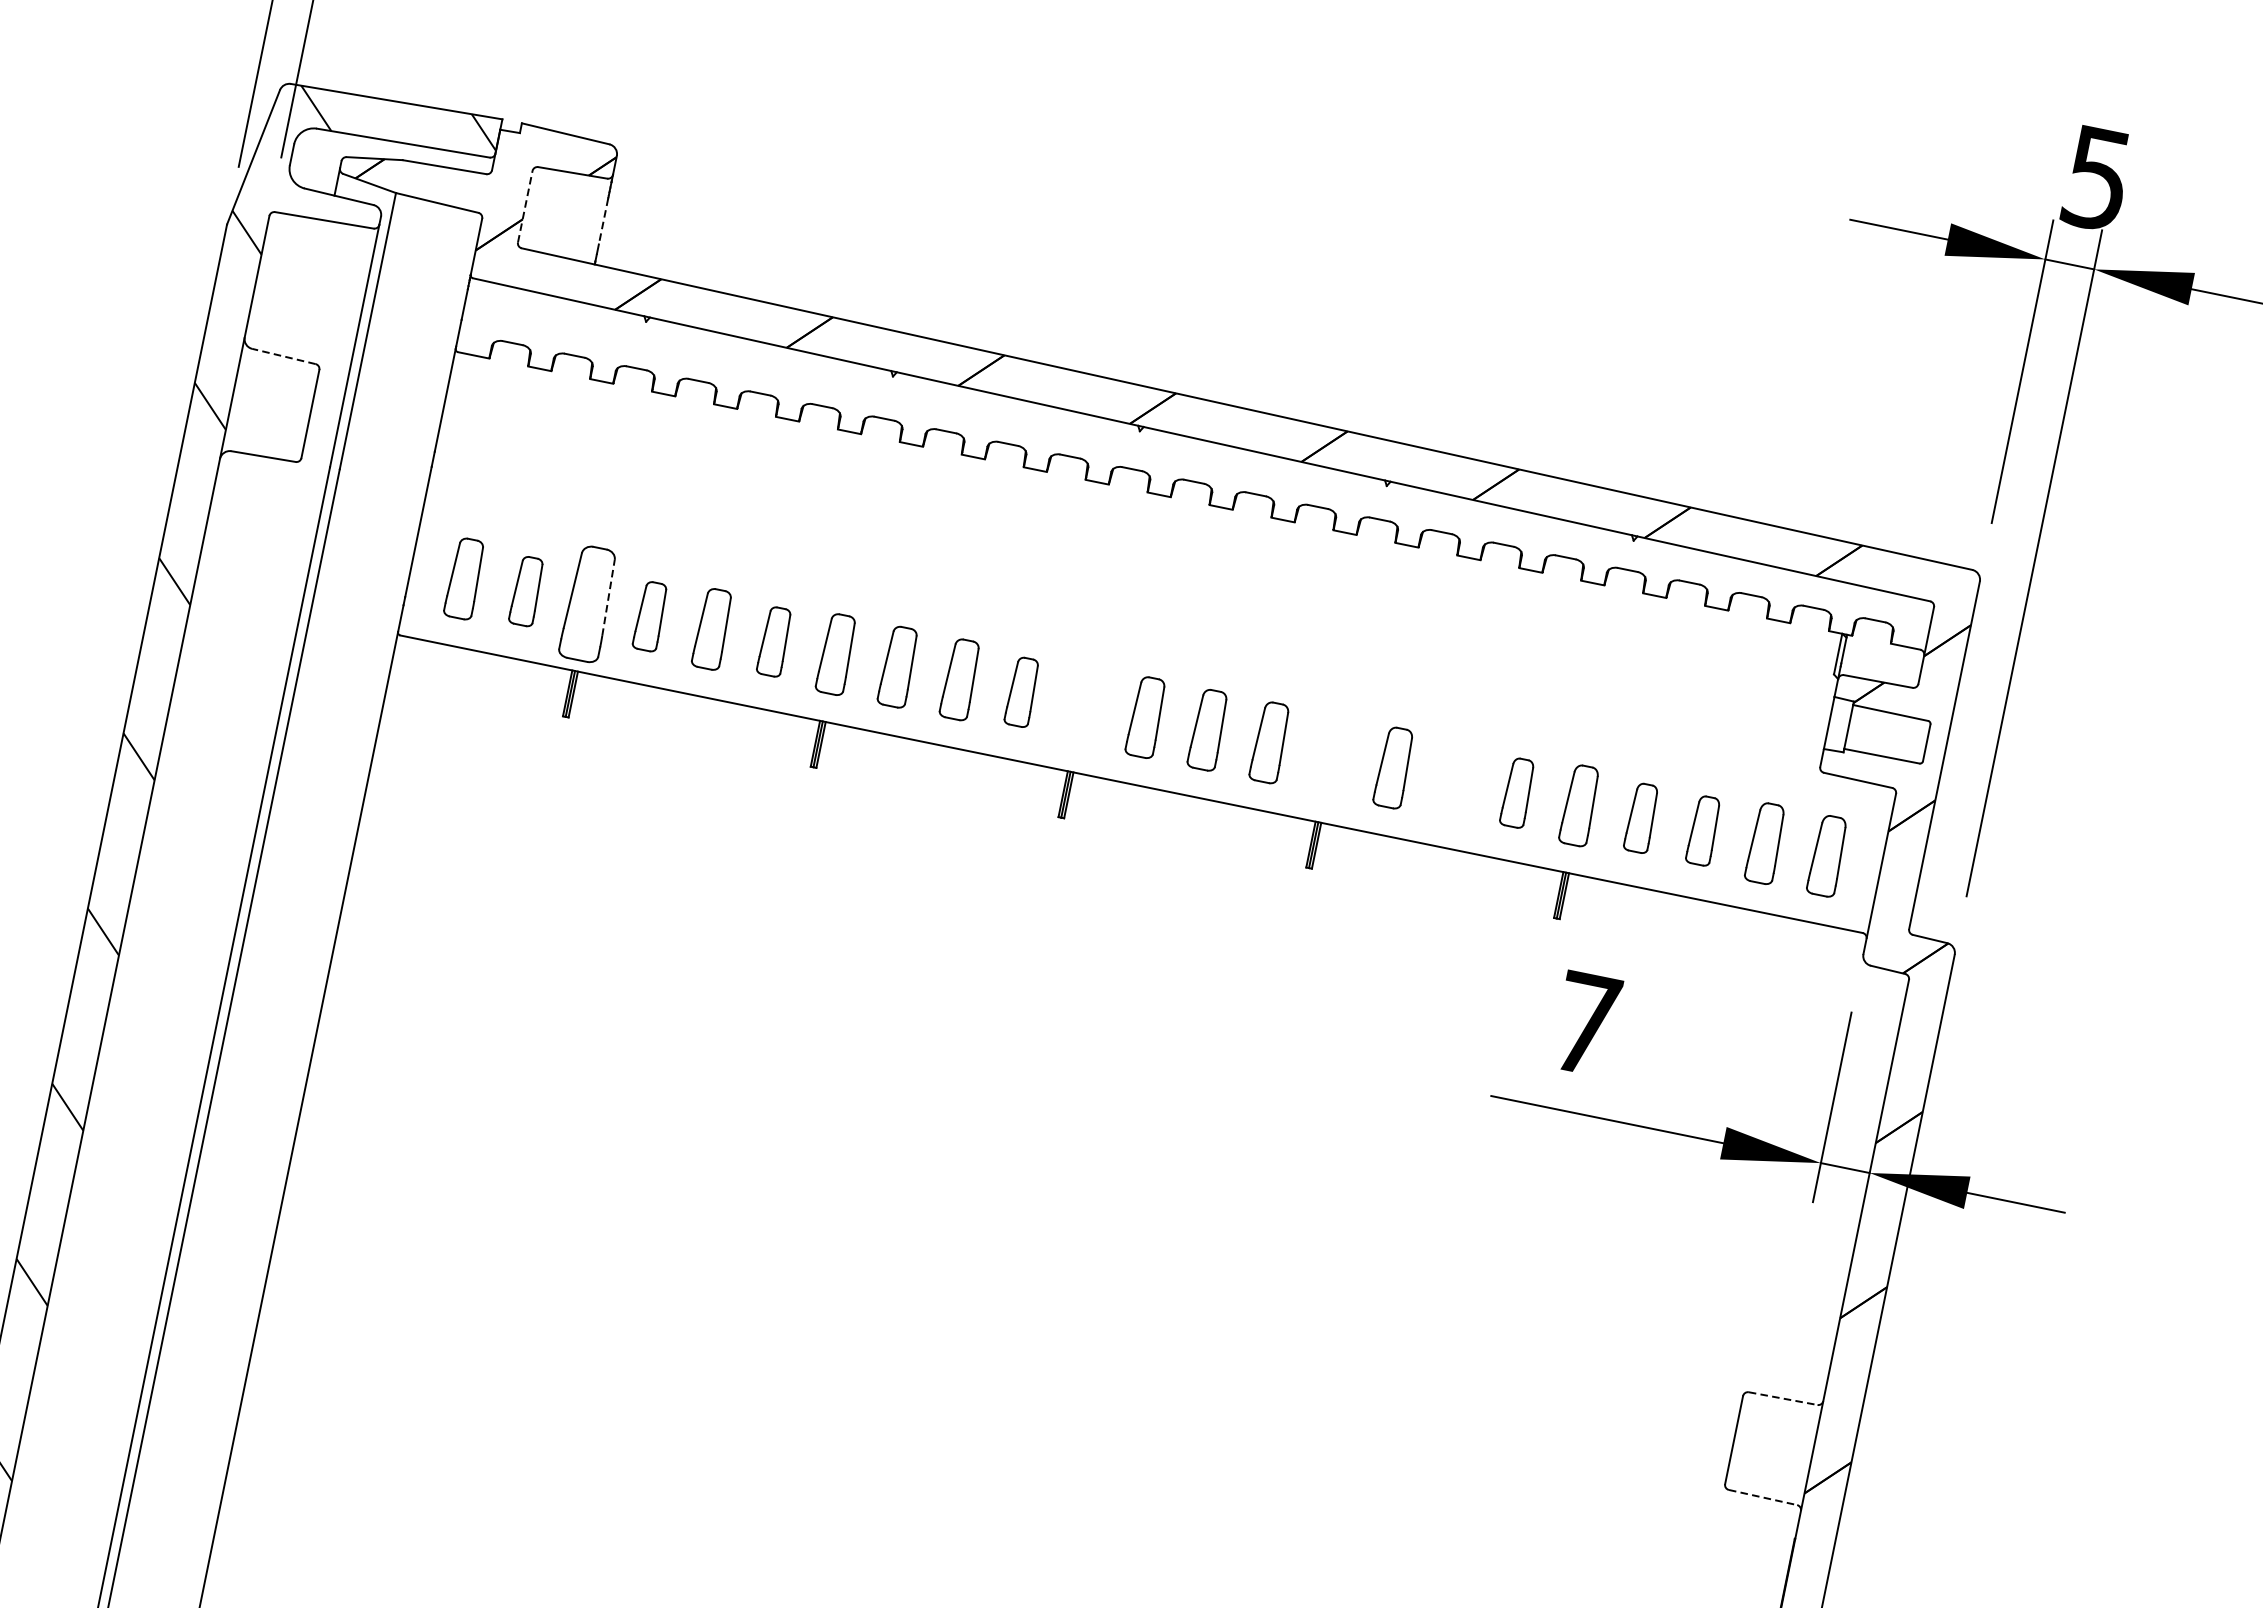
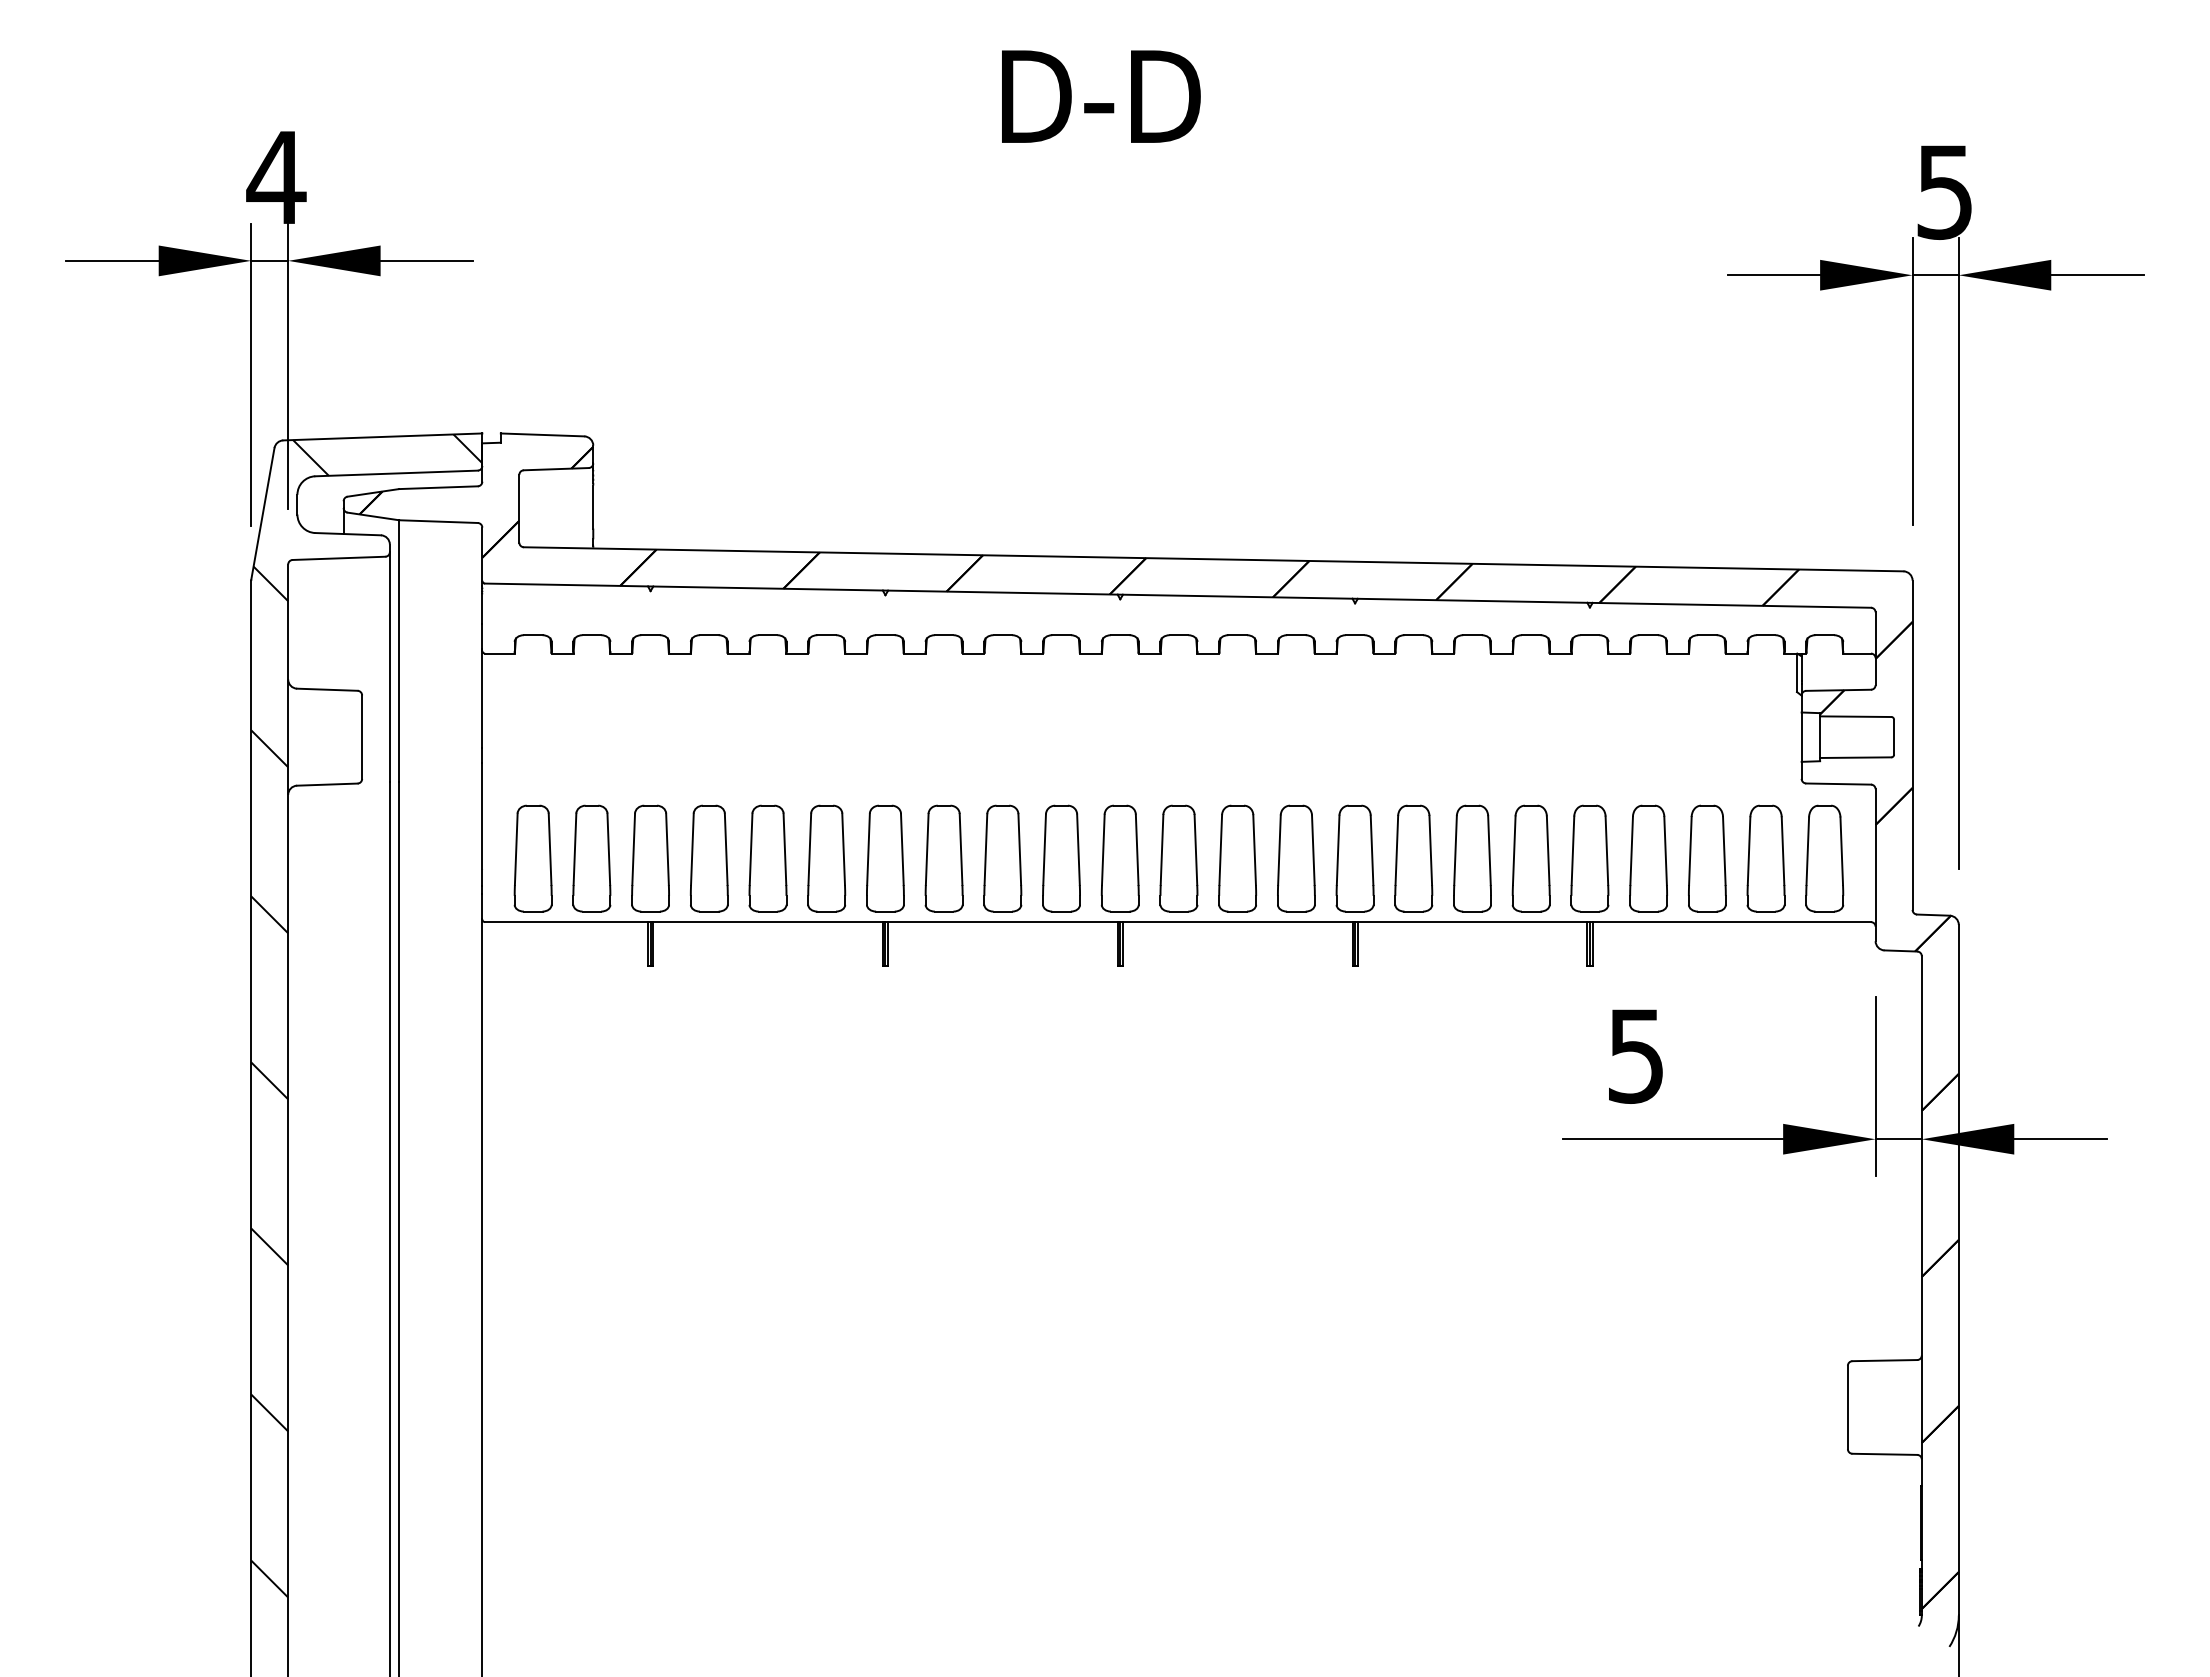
line: (525, 206) -> (519, 508), dashed -> solid
line: (603, 221) -> (593, 507), dashed -> solid
line: (283, 356) -> (326, 689), dashed -> solid
part: (464, 578) -> (532, 858), size x1.43
part: (526, 591) -> (591, 858), size x1.67
line: (608, 598) -> (667, 849), dashed -> solid
part: (649, 616) -> (708, 858), size x1.67
part: (712, 629) -> (767, 858), size x1.43
part: (774, 641) -> (826, 858), size x1.67
part: (836, 654) -> (885, 858), size x1.43
part: (897, 666) -> (943, 858), size x1.43
part: (959, 679) -> (1002, 858), size x1.43
part: (1022, 692) -> (1061, 858), size x1.67
part: (1083, 704) -> (1119, 858), added
part: (1145, 717) -> (1178, 858), size x1.43
part: (1207, 729) -> (1237, 858), size x1.43
part: (1270, 742) -> (1296, 858), size x1.43
part: (1331, 755) -> (1354, 858), added
part: (1393, 767) -> (1413, 858), size x1.43
part: (1455, 780) -> (1472, 858), added
part: (1517, 792) -> (1530, 858), size x1.67
part: (1579, 805) -> (1589, 858), size x1.43
part: (1641, 818) -> (1648, 858), size x1.67
part: (1703, 830) -> (1707, 858), size x1.67
part: (1765, 843) -> (1765, 858), size x1.43
part: (1827, 855) -> (1824, 858), size x1.43
text: (1585, 1024) -> (1635, 1056), 7 -> 5
line: (1783, 1398) -> (1885, 1360), dashed -> solid
line: (1763, 1497) -> (1885, 1454), dashed -> solid

